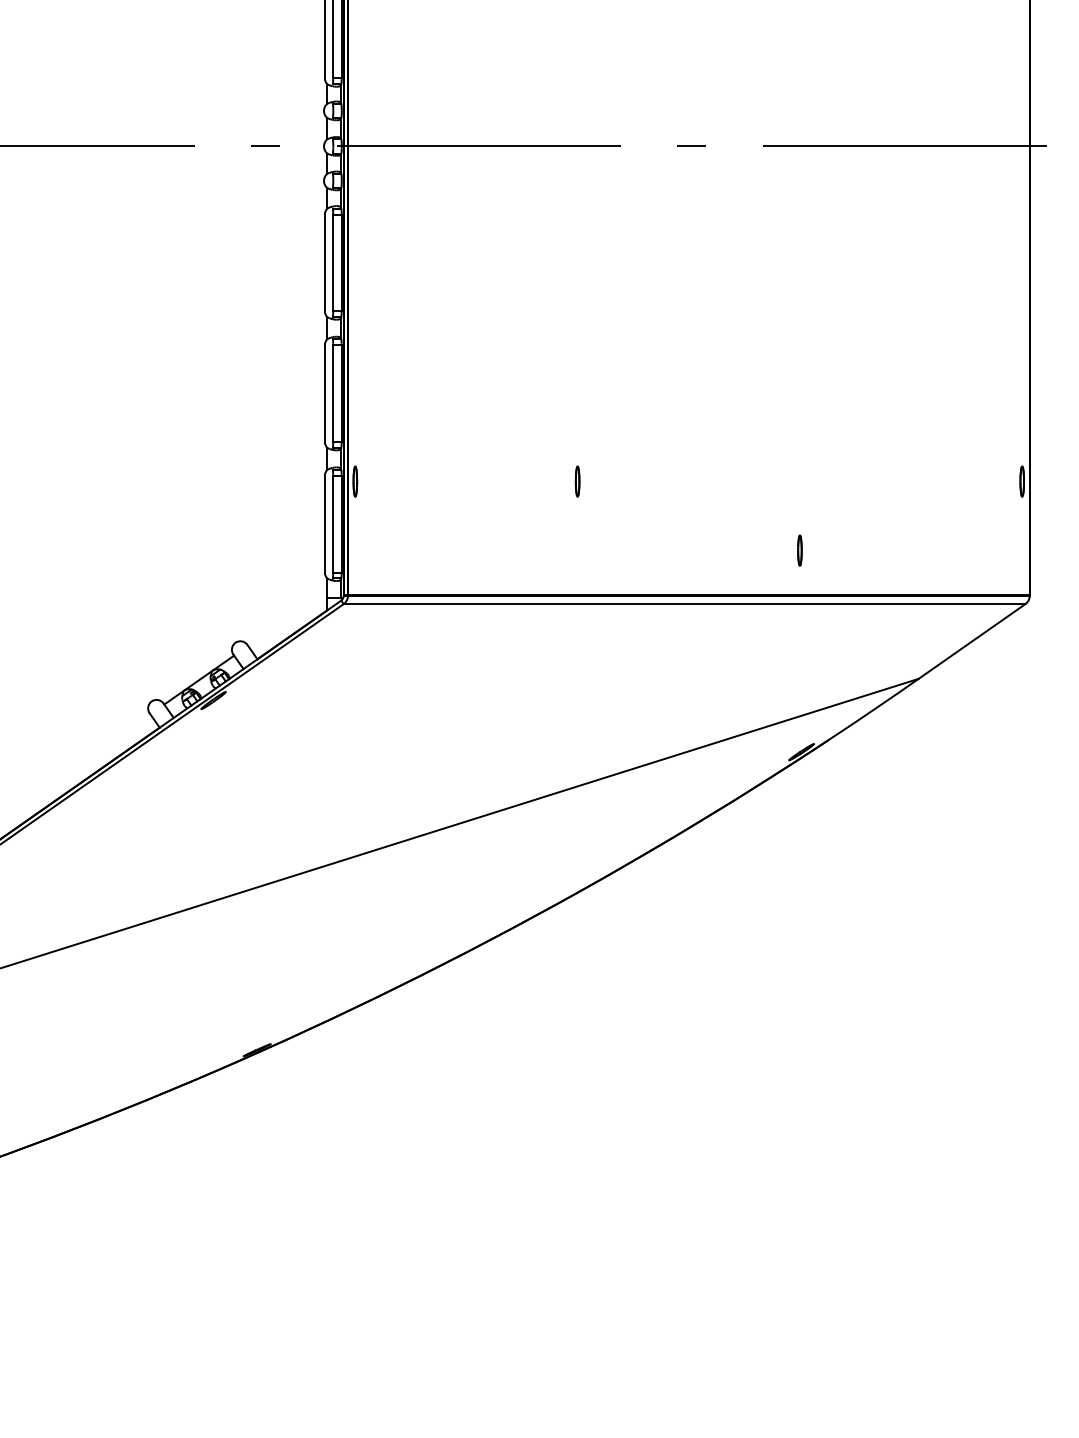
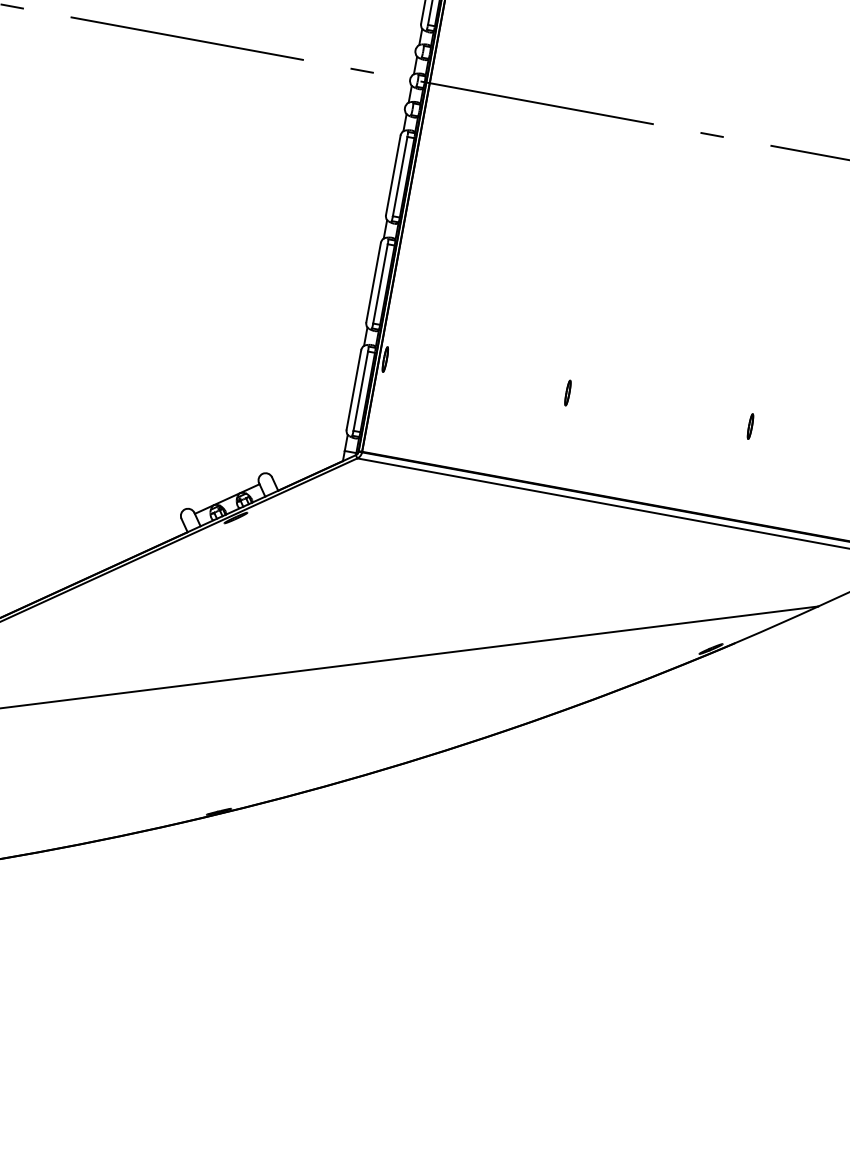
part: (799, 550) -> (750, 426), moved

